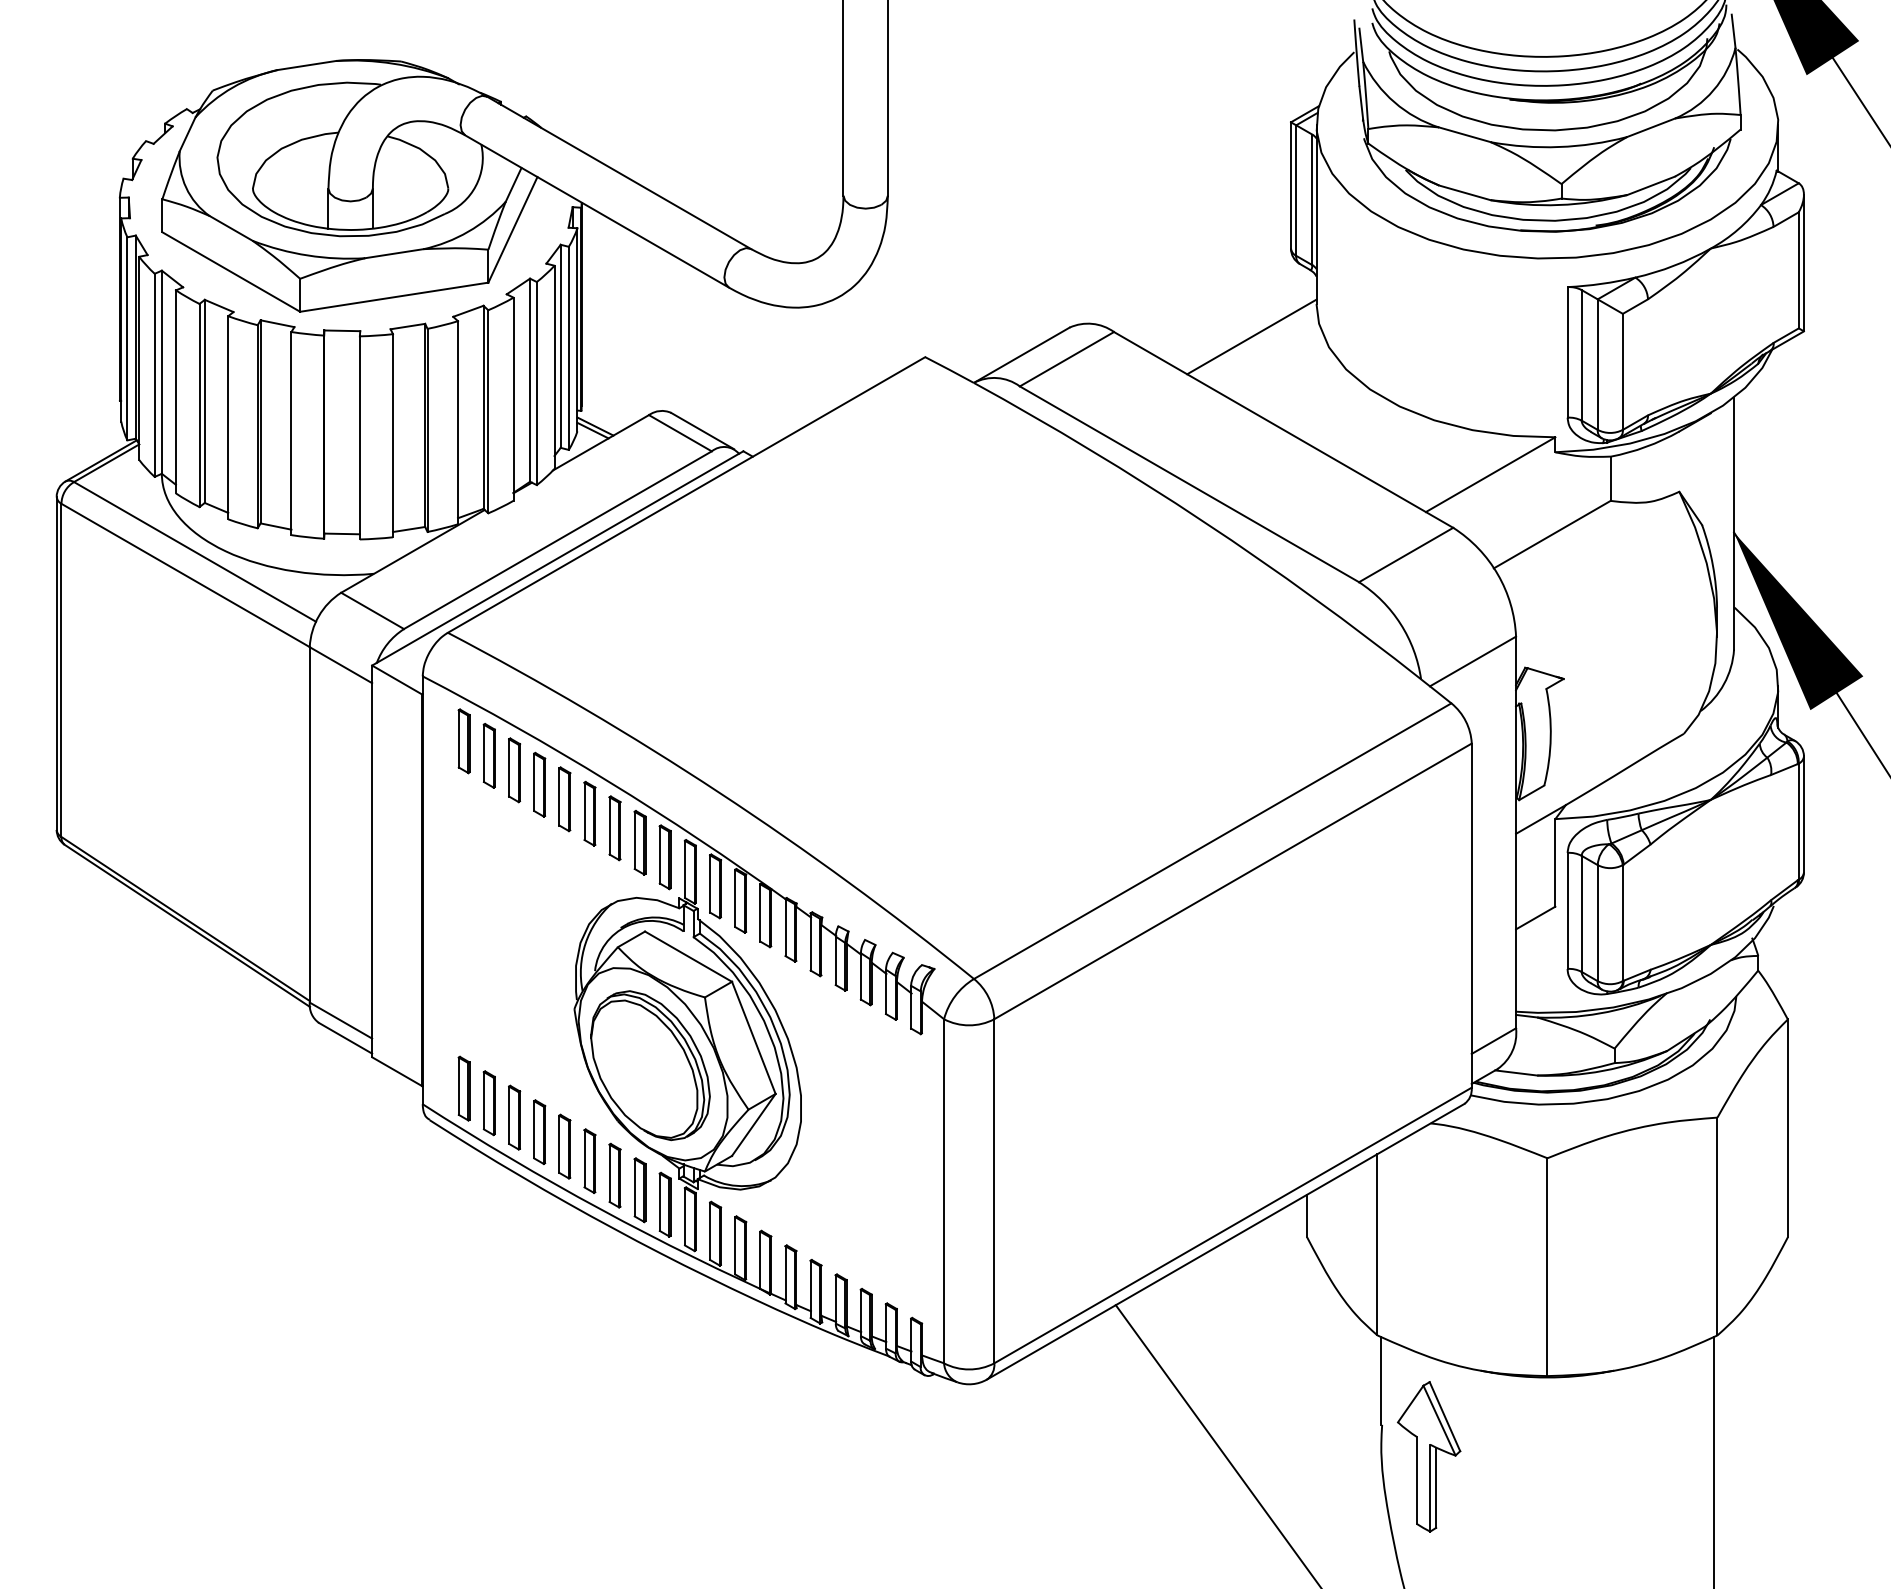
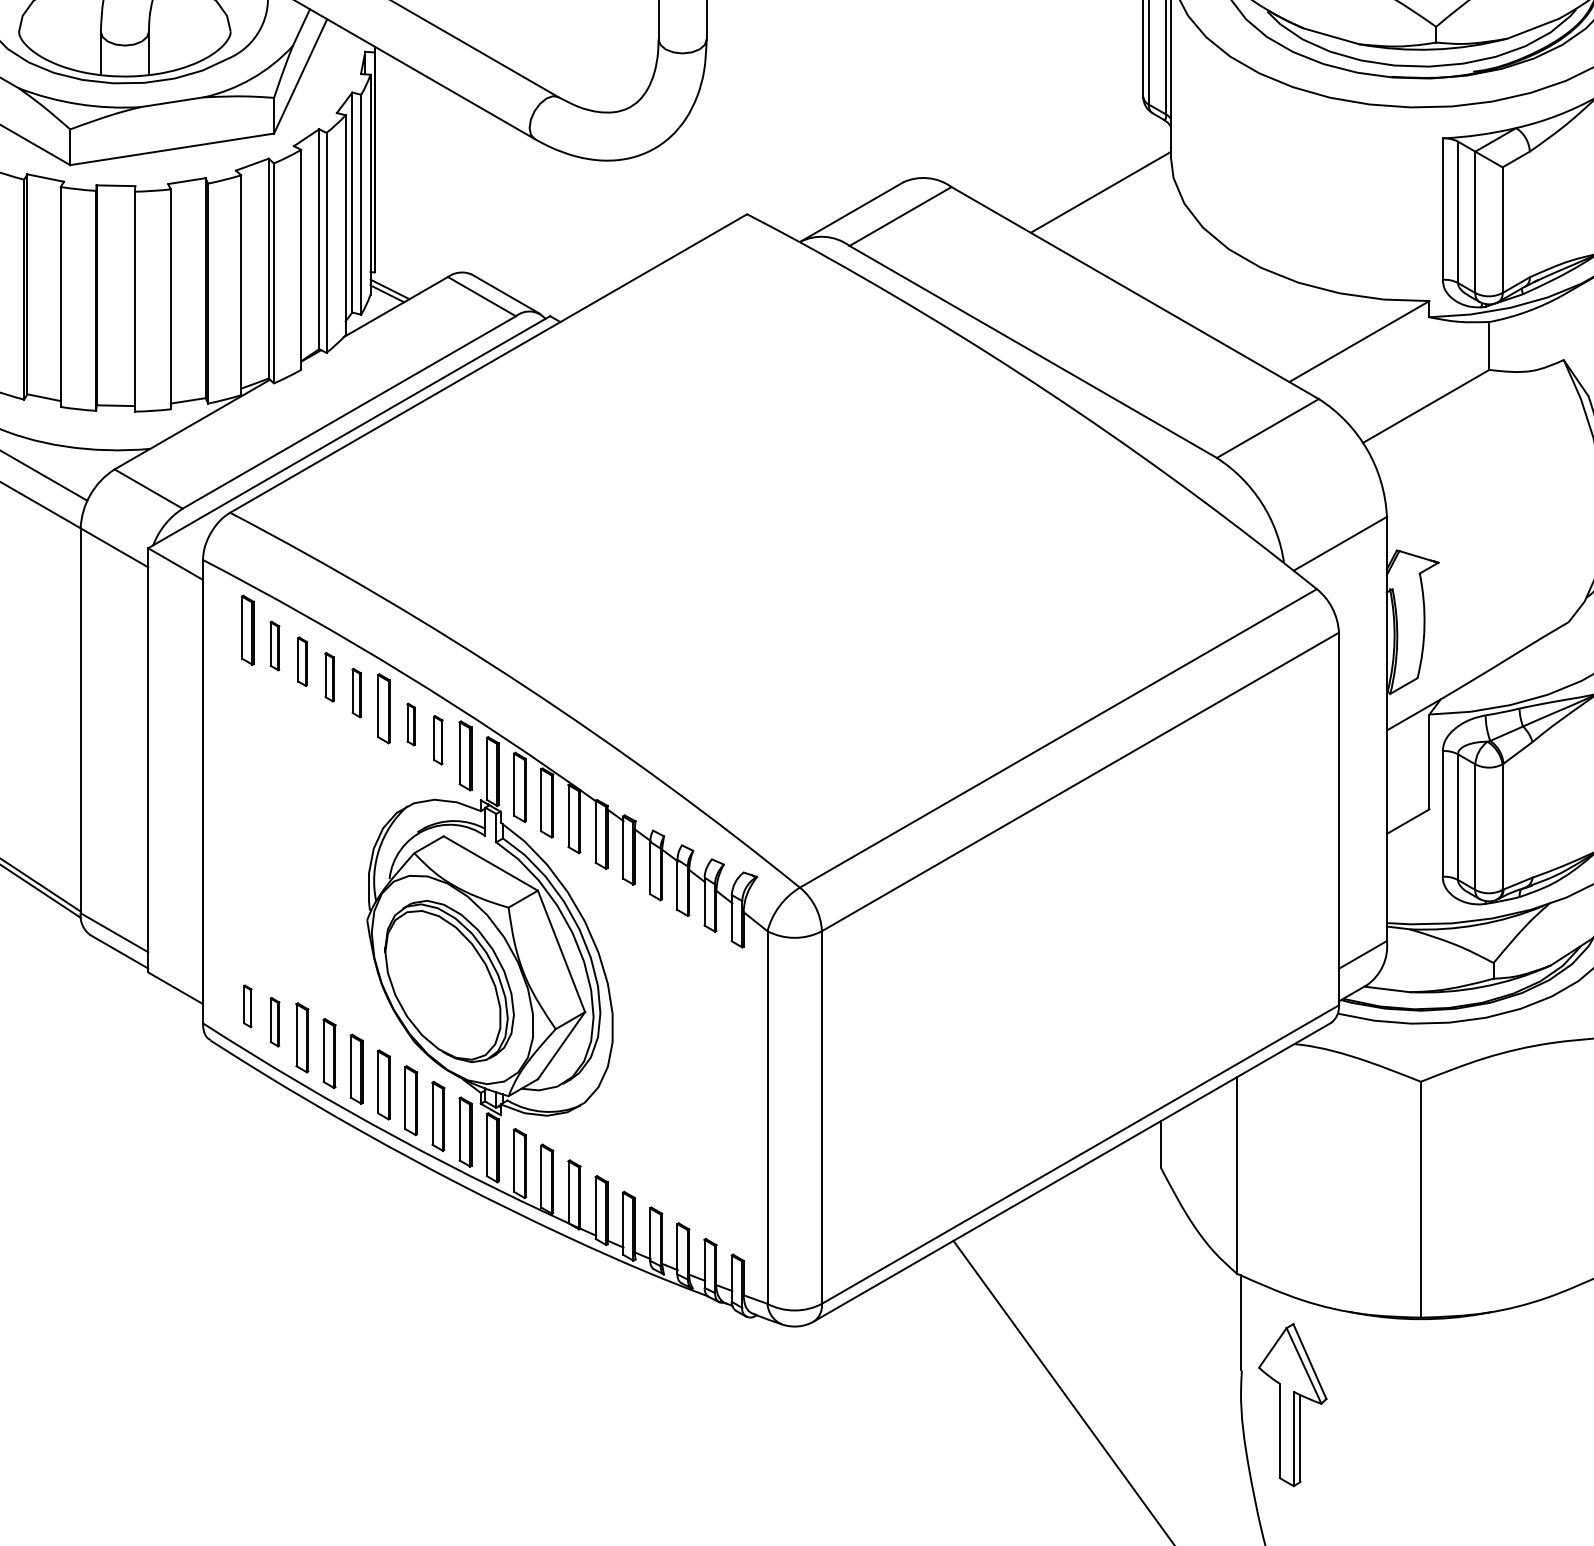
part: (488, 755) -> (274, 645), size x0.7
part: (514, 770) -> (302, 661), size x0.7
part: (539, 784) -> (329, 677), size x0.7
part: (564, 799) -> (356, 693), size x0.7
part: (614, 828) -> (410, 724), size x0.6
part: (639, 842) -> (437, 739), size x0.7
part: (463, 1088) -> (247, 1006), size x0.6
part: (488, 1103) -> (274, 1022), size x0.7

